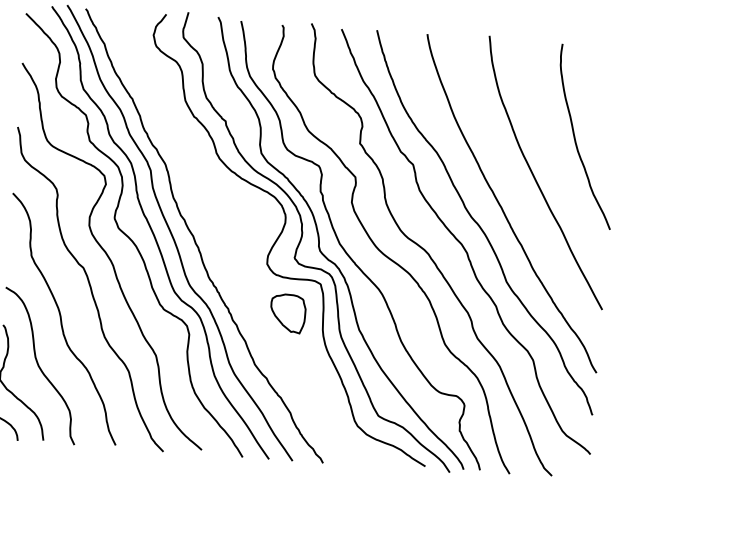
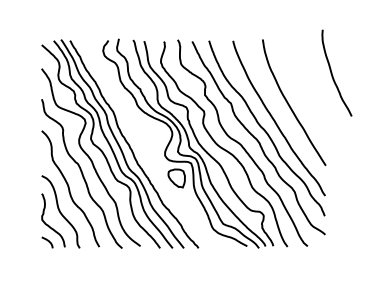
curve: (576, 134) -> (332, 72), moved

